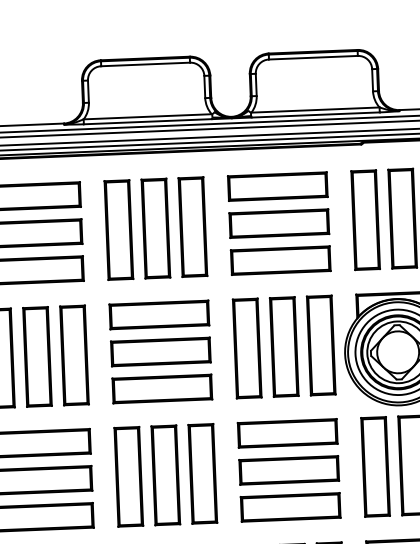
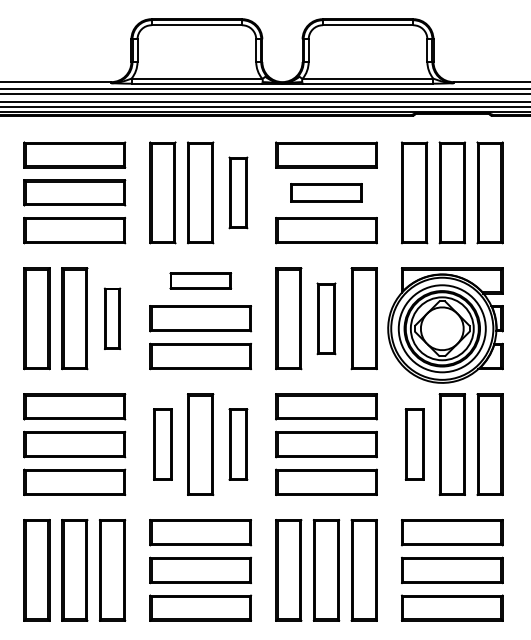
part: (279, 223) -> (326, 192), size x0.7
part: (193, 226) -> (238, 192), size x0.7
part: (159, 314) -> (200, 280), size x0.6
part: (284, 346) -> (326, 318), size x0.7
part: (74, 355) -> (112, 318), size x0.6
part: (375, 466) -> (414, 444), size x0.7
part: (202, 473) -> (238, 444), size x0.7
part: (128, 476) -> (162, 444), size x0.7

